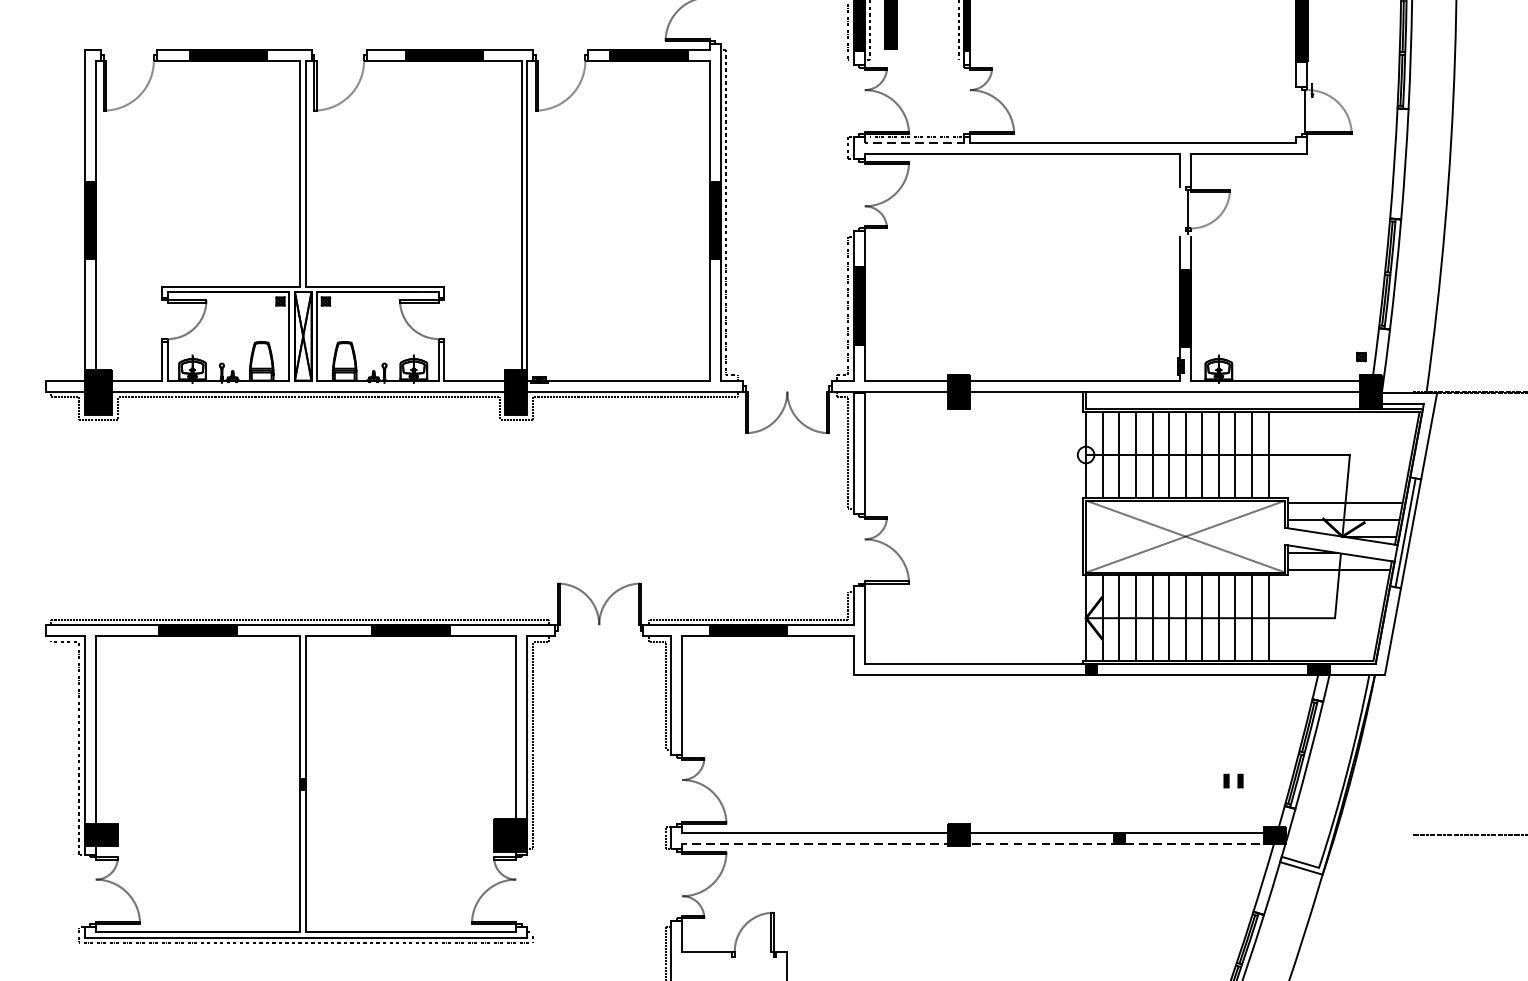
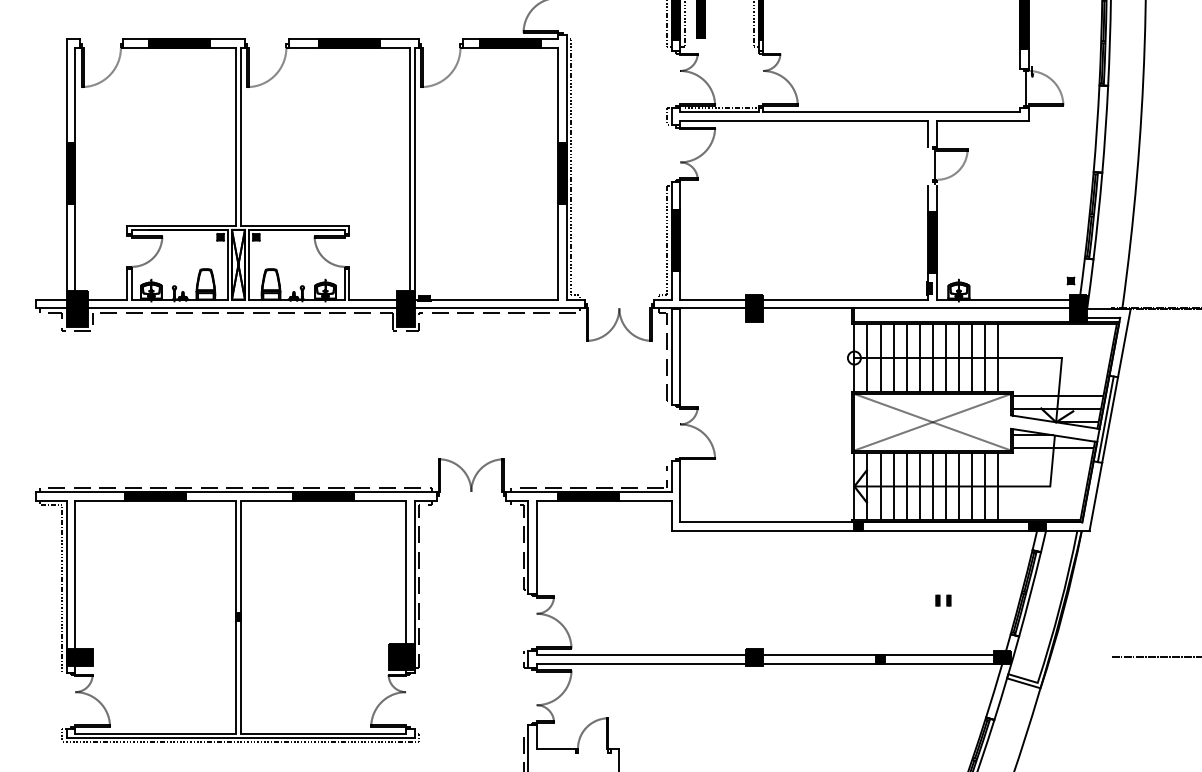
line: (912, 142) -> (717, 112), dashed -> solid
part: (1233, 780) -> (943, 600), moved
line: (978, 843) -> (769, 663), dashed -> solid

